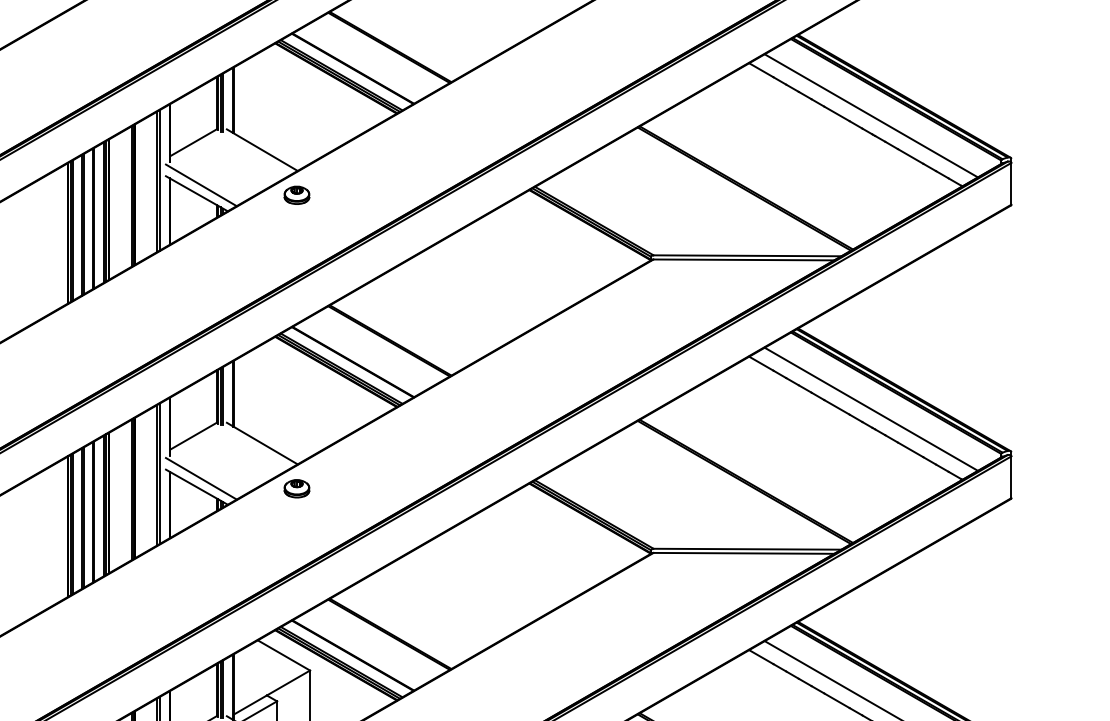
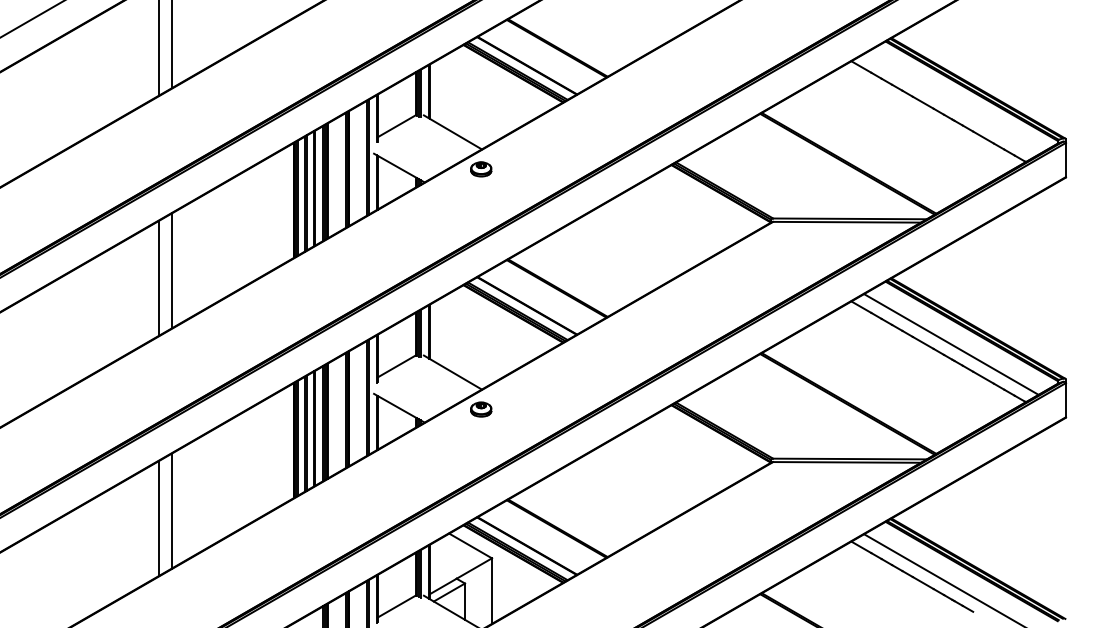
line: (871, 114) -> (951, 103), removed
line: (200, 185) -> (402, 161), removed
line: (200, 478) -> (402, 401), removed

